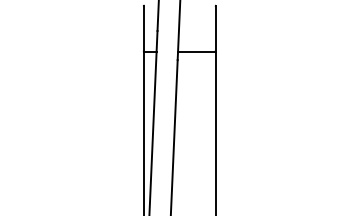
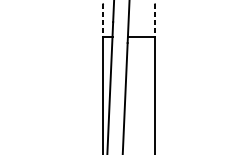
line: (143, 29) -> (103, 21), solid -> dashed
line: (215, 29) -> (154, 21), solid -> dashed

